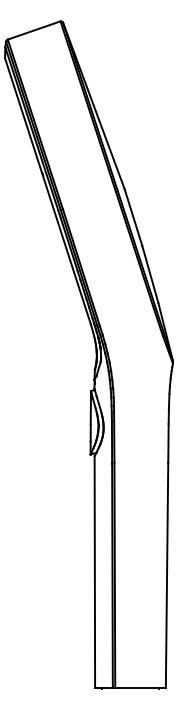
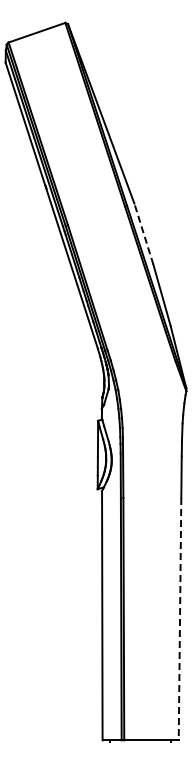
line: (133, 217) -> (143, 234), solid -> dashed
line: (167, 575) -> (180, 619), solid -> dashed

